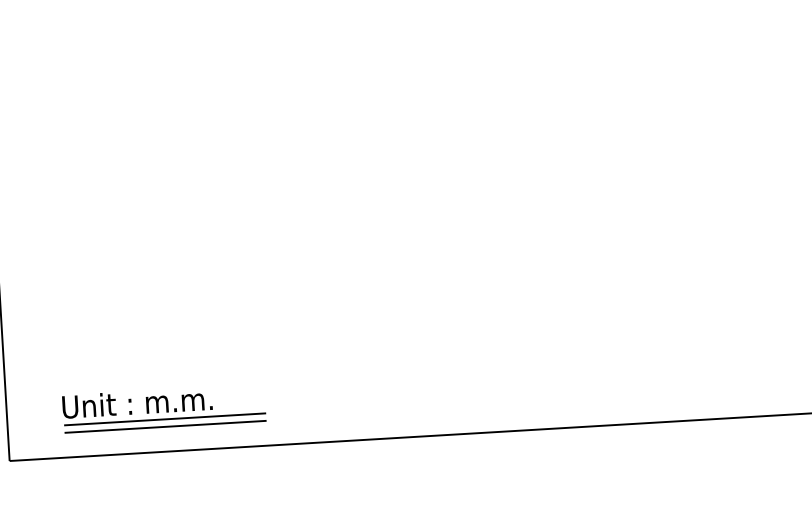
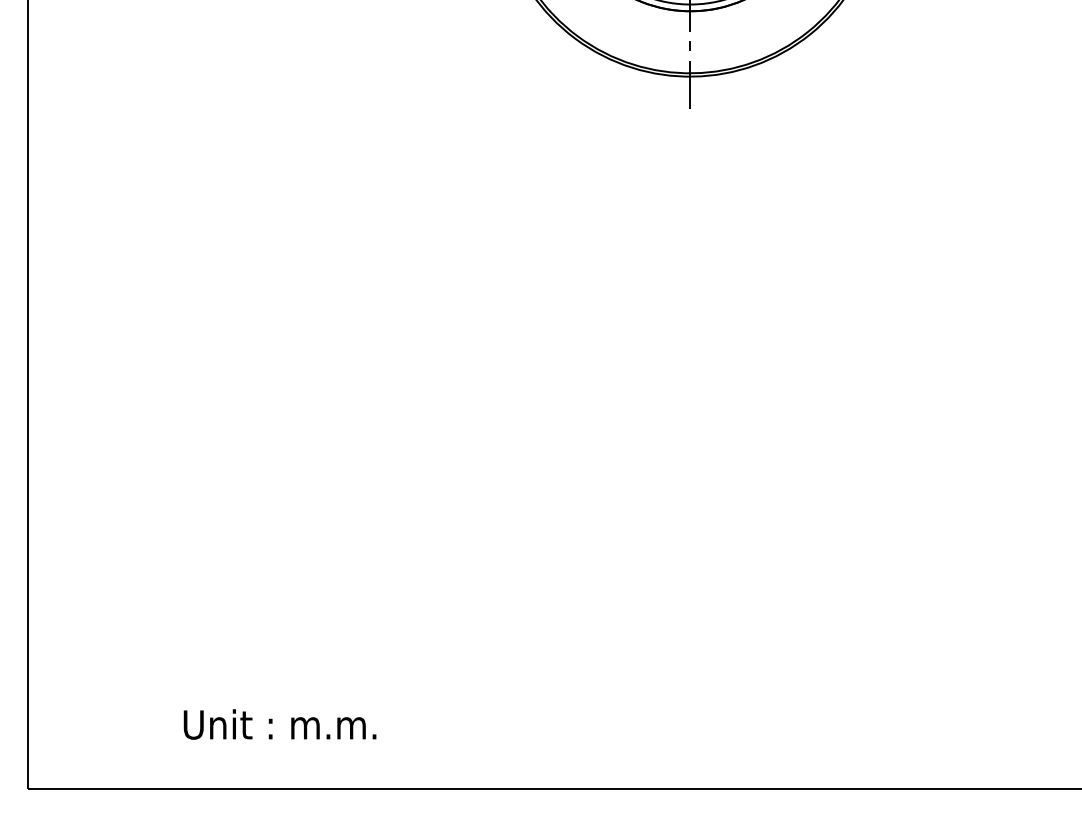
text: (136, 402) -> (279, 724), moved
line: (165, 419) -> (230, 747), removed
line: (165, 426) -> (230, 757), removed

